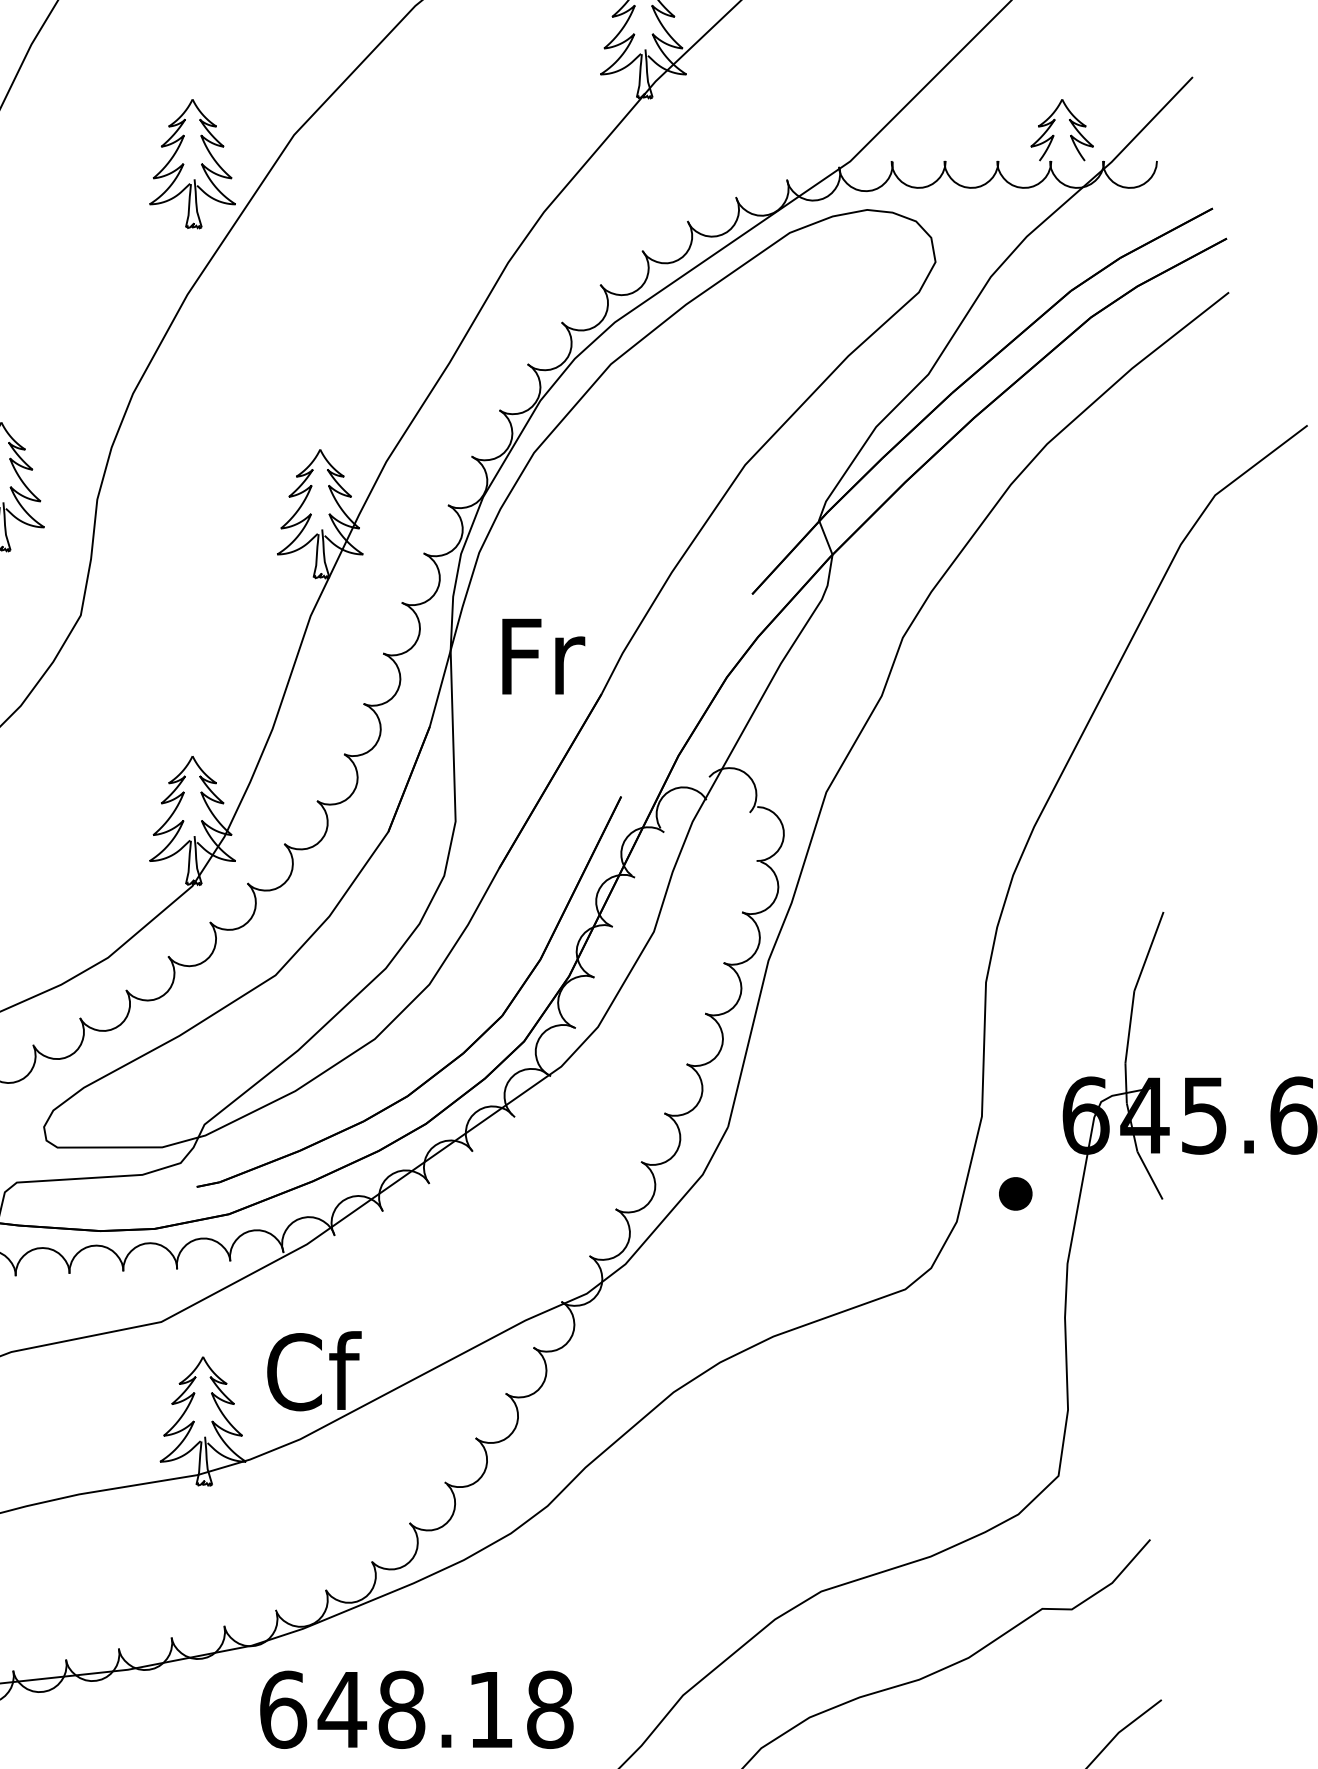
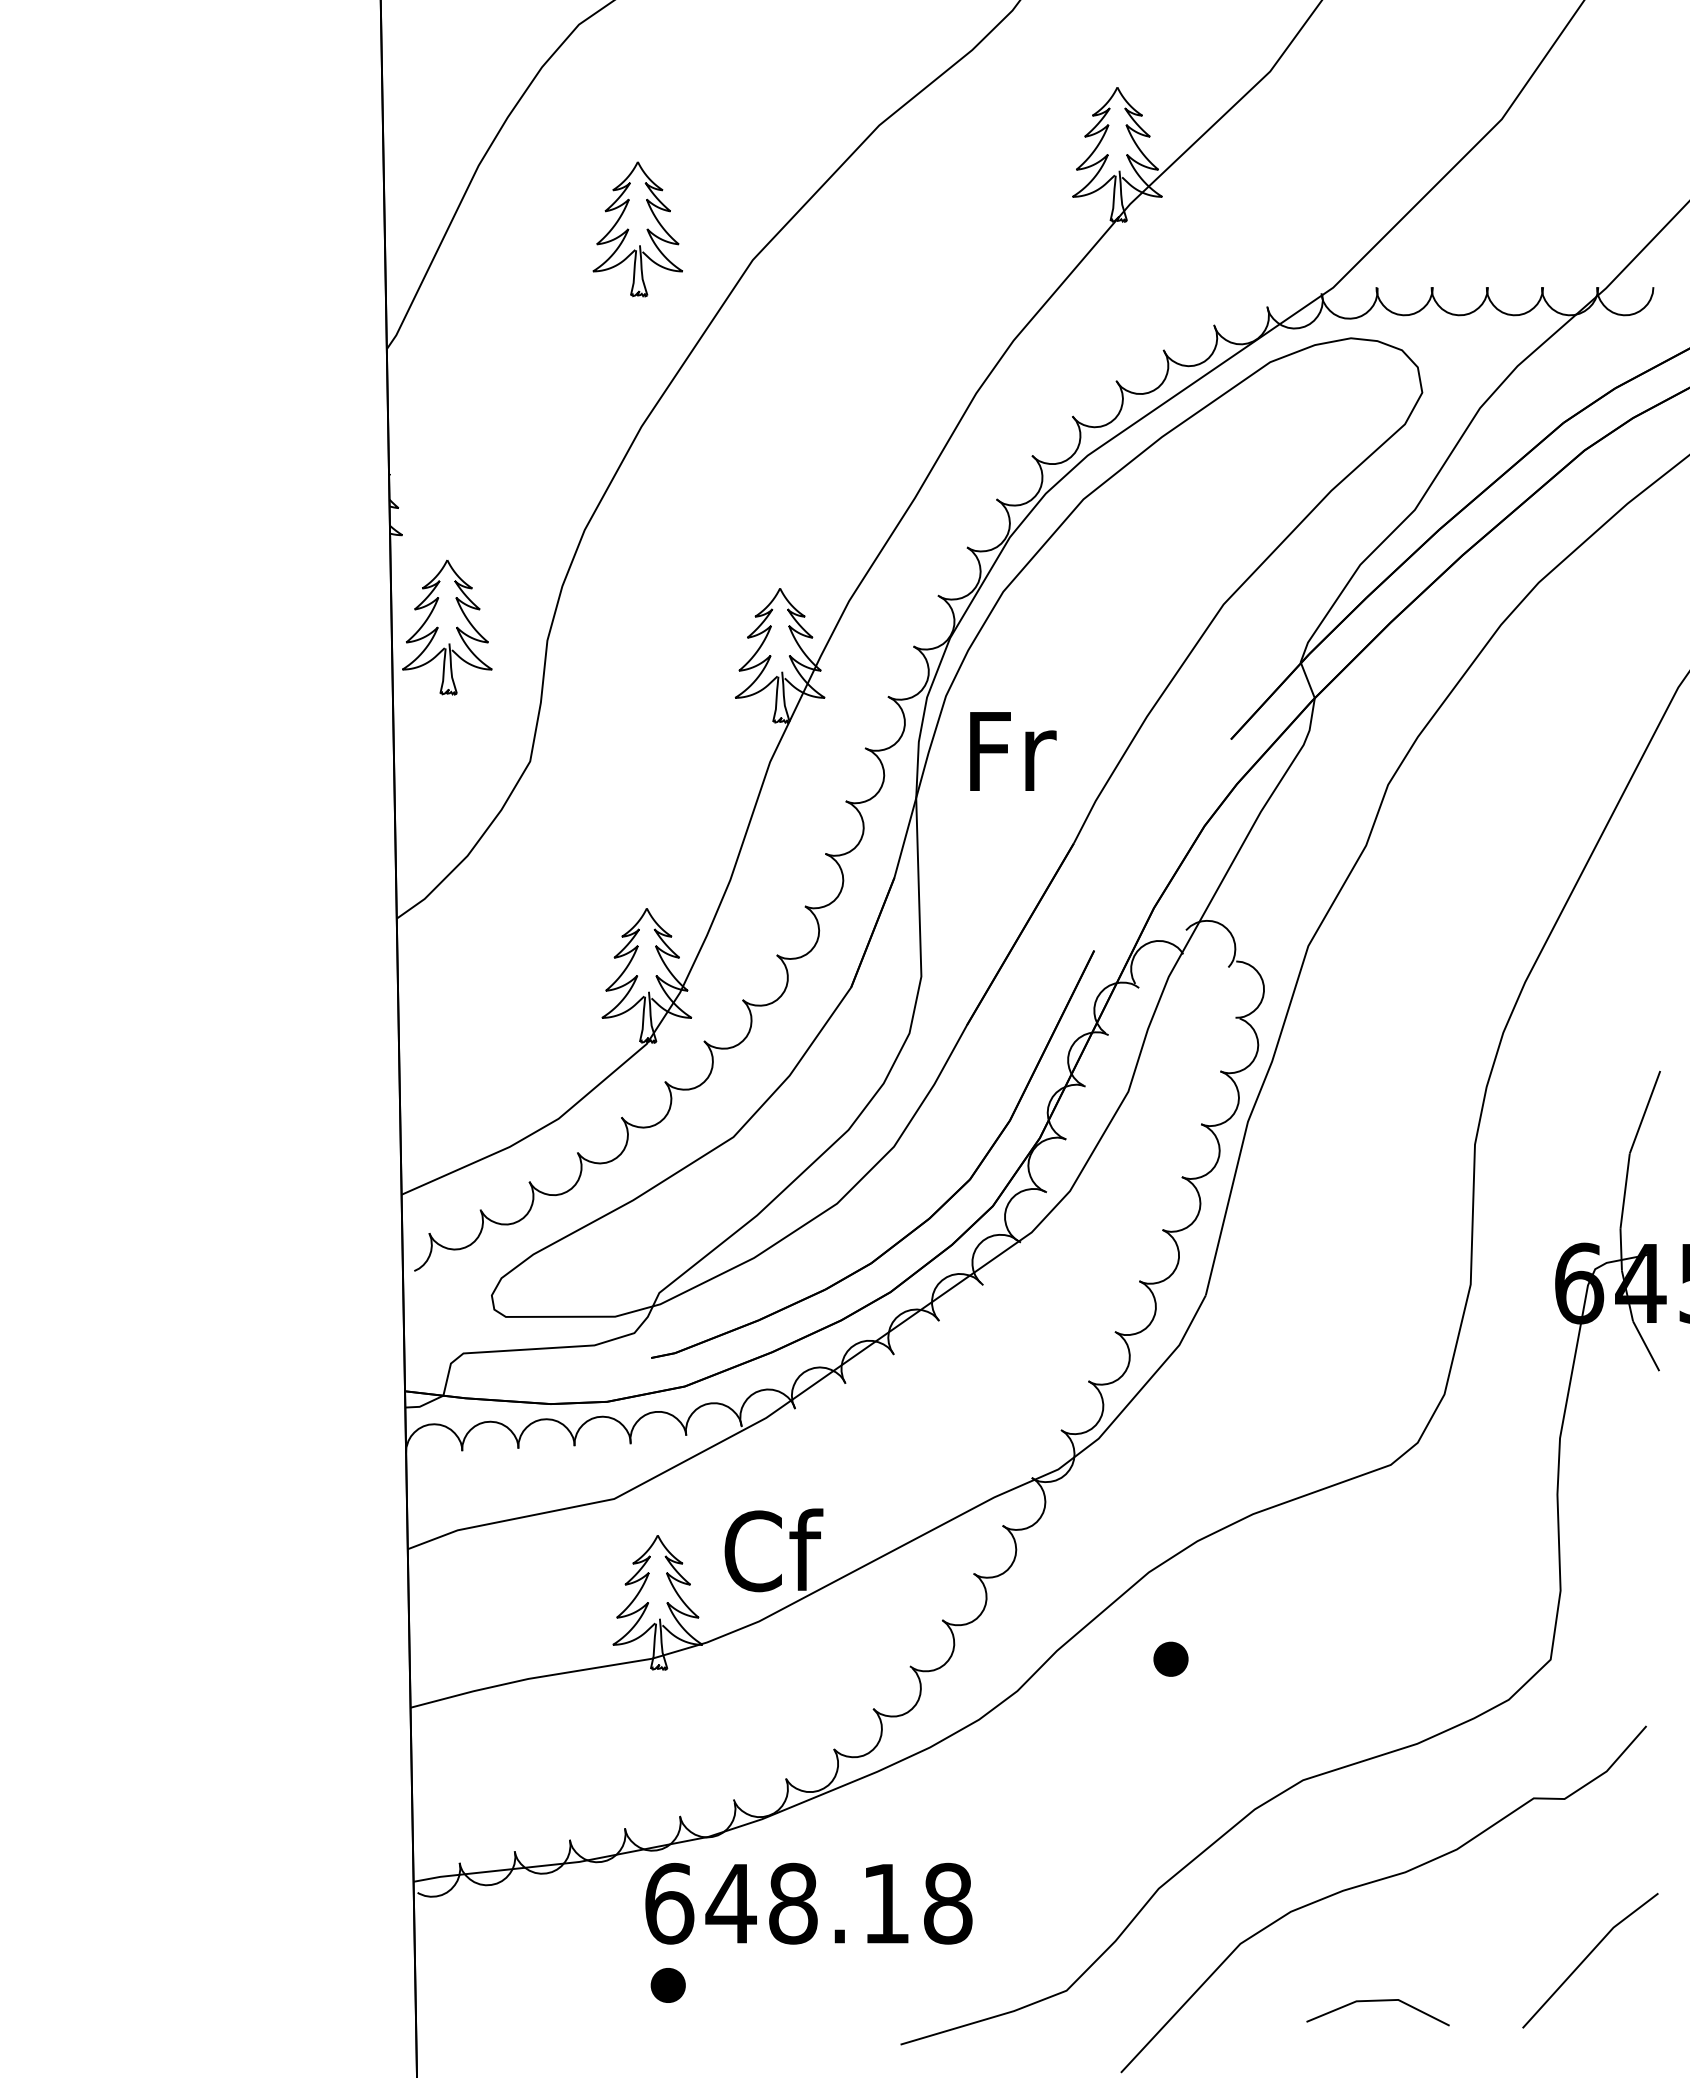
part: (1054, 135) -> (1546, 260), removed
part: (192, 164) -> (637, 229), moved
text: (543, 656) -> (1013, 751), moved
part: (1015, 1193) -> (1170, 1658), moved
text: (416, 1709) -> (808, 1903), moved

